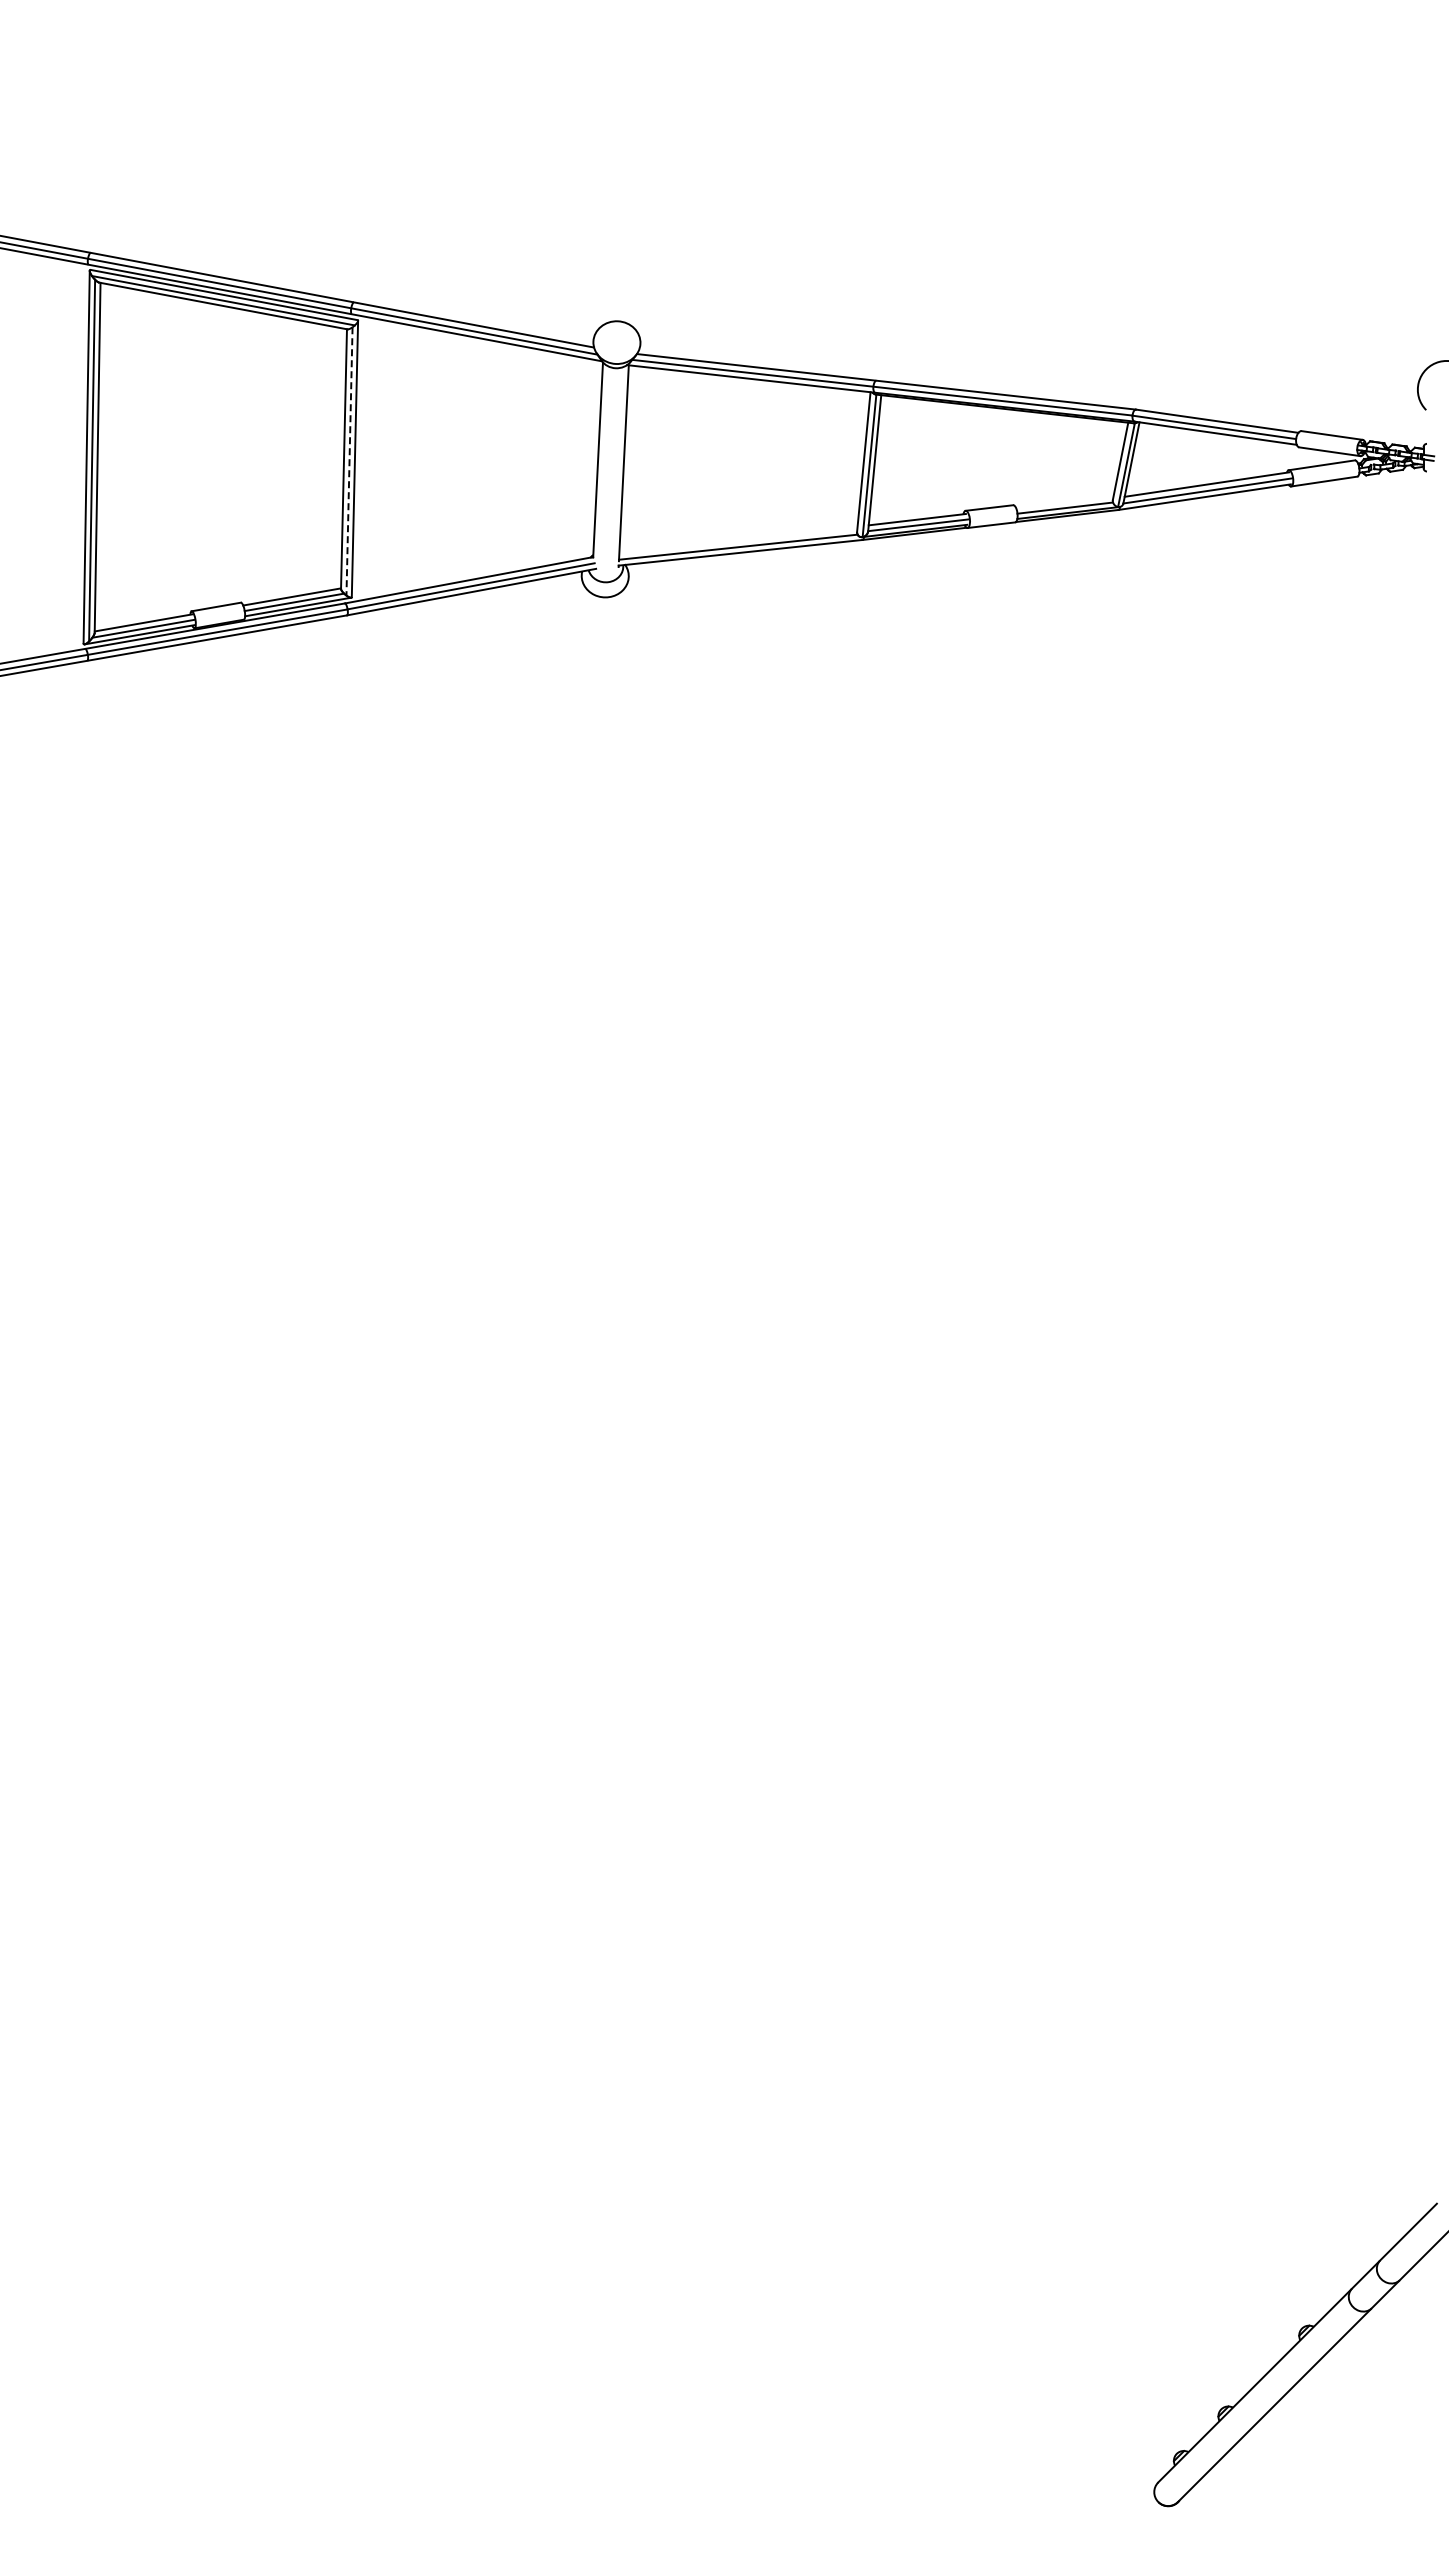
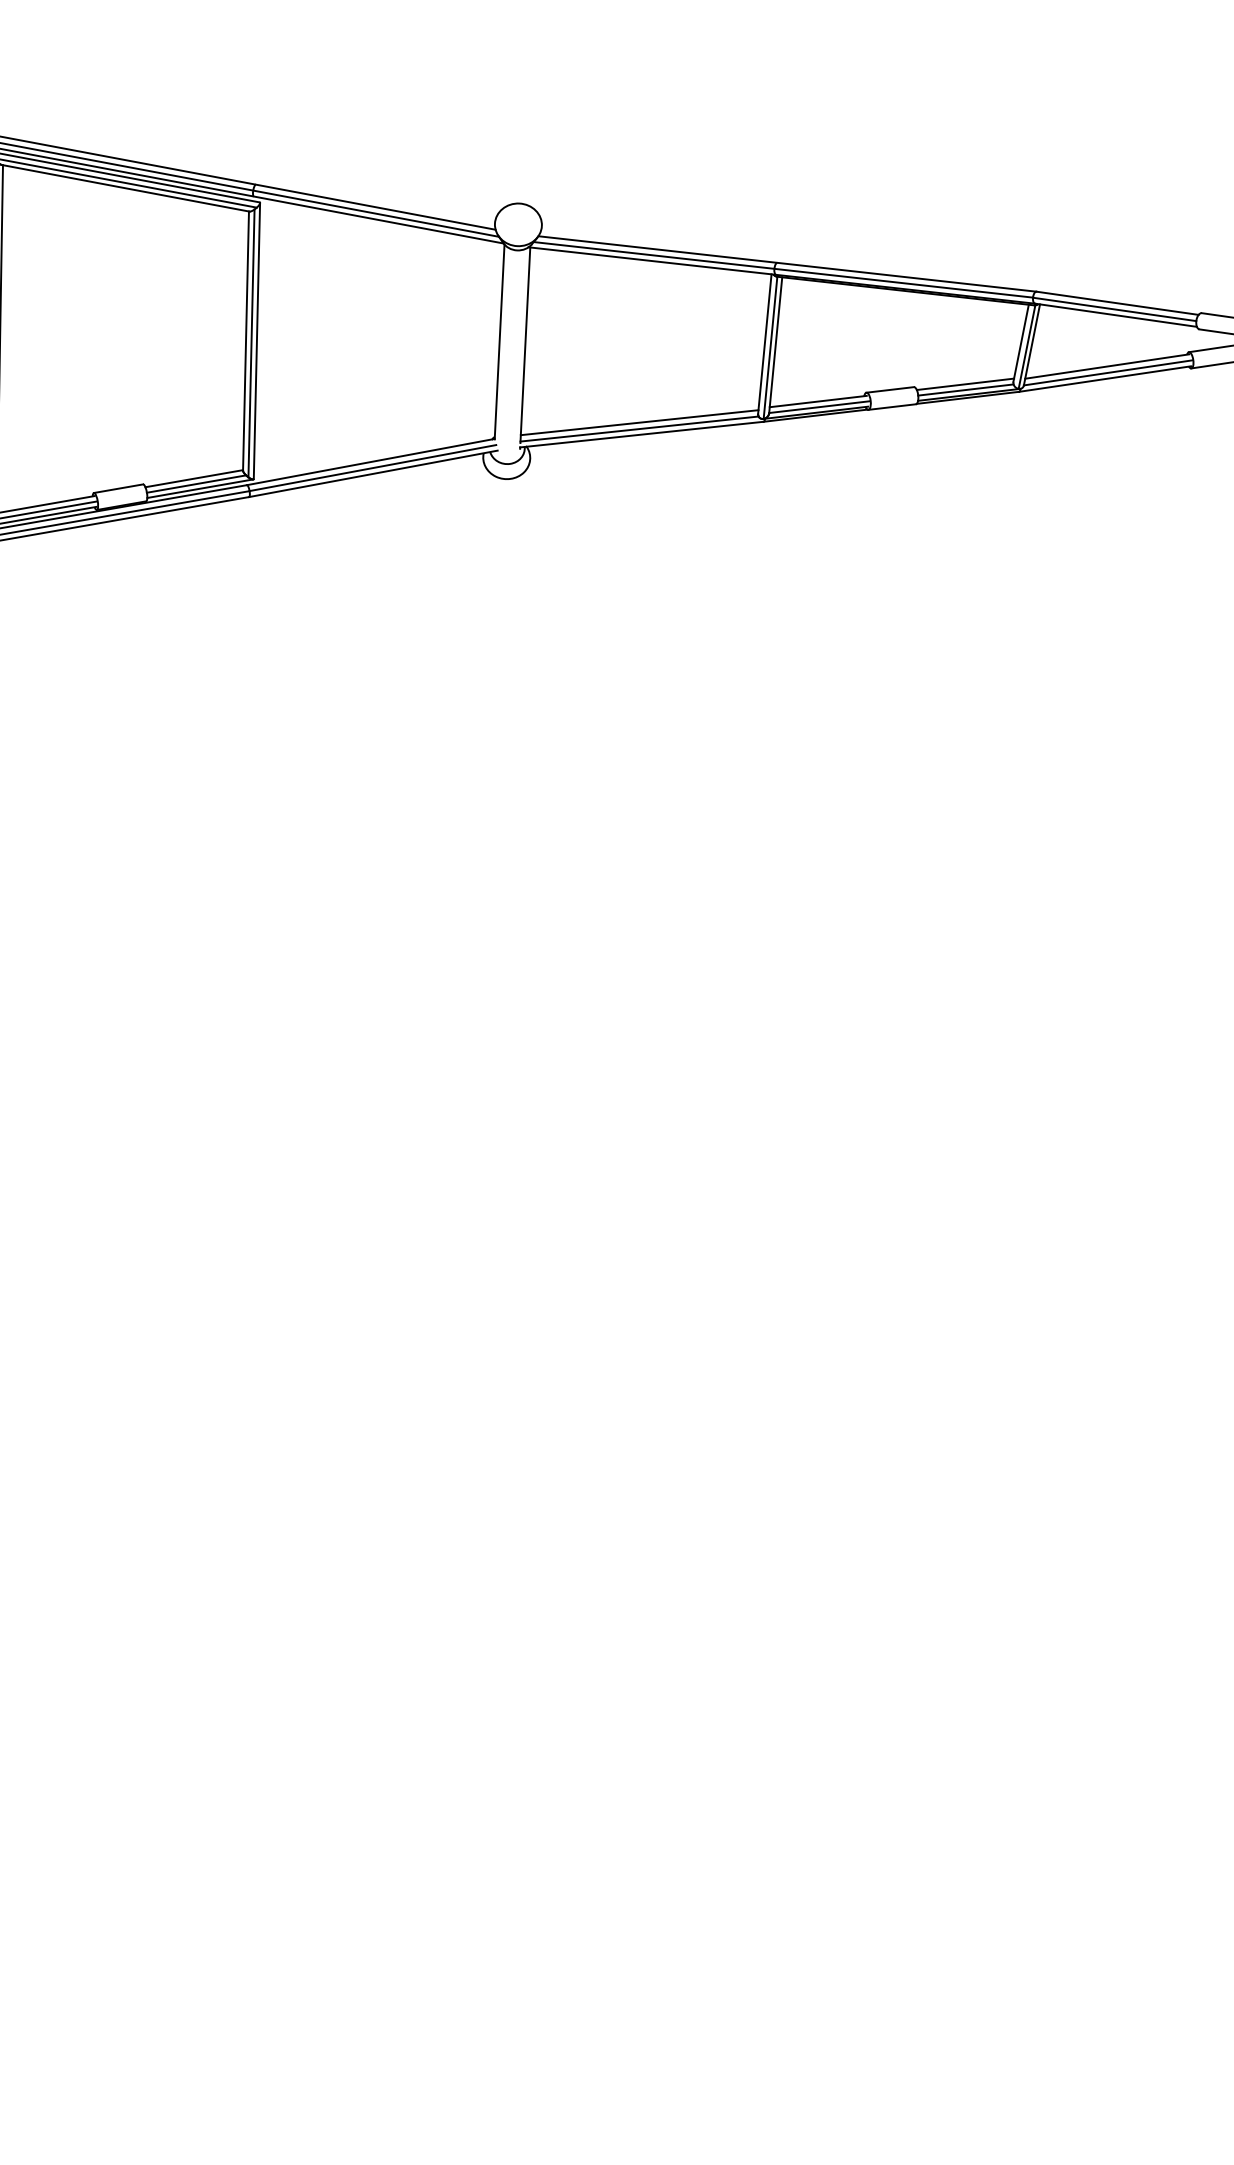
line: (349, 461) -> (251, 343), dashed -> solid
line: (1064, 502) -> (965, 384), added
line: (738, 540) -> (639, 422), added

